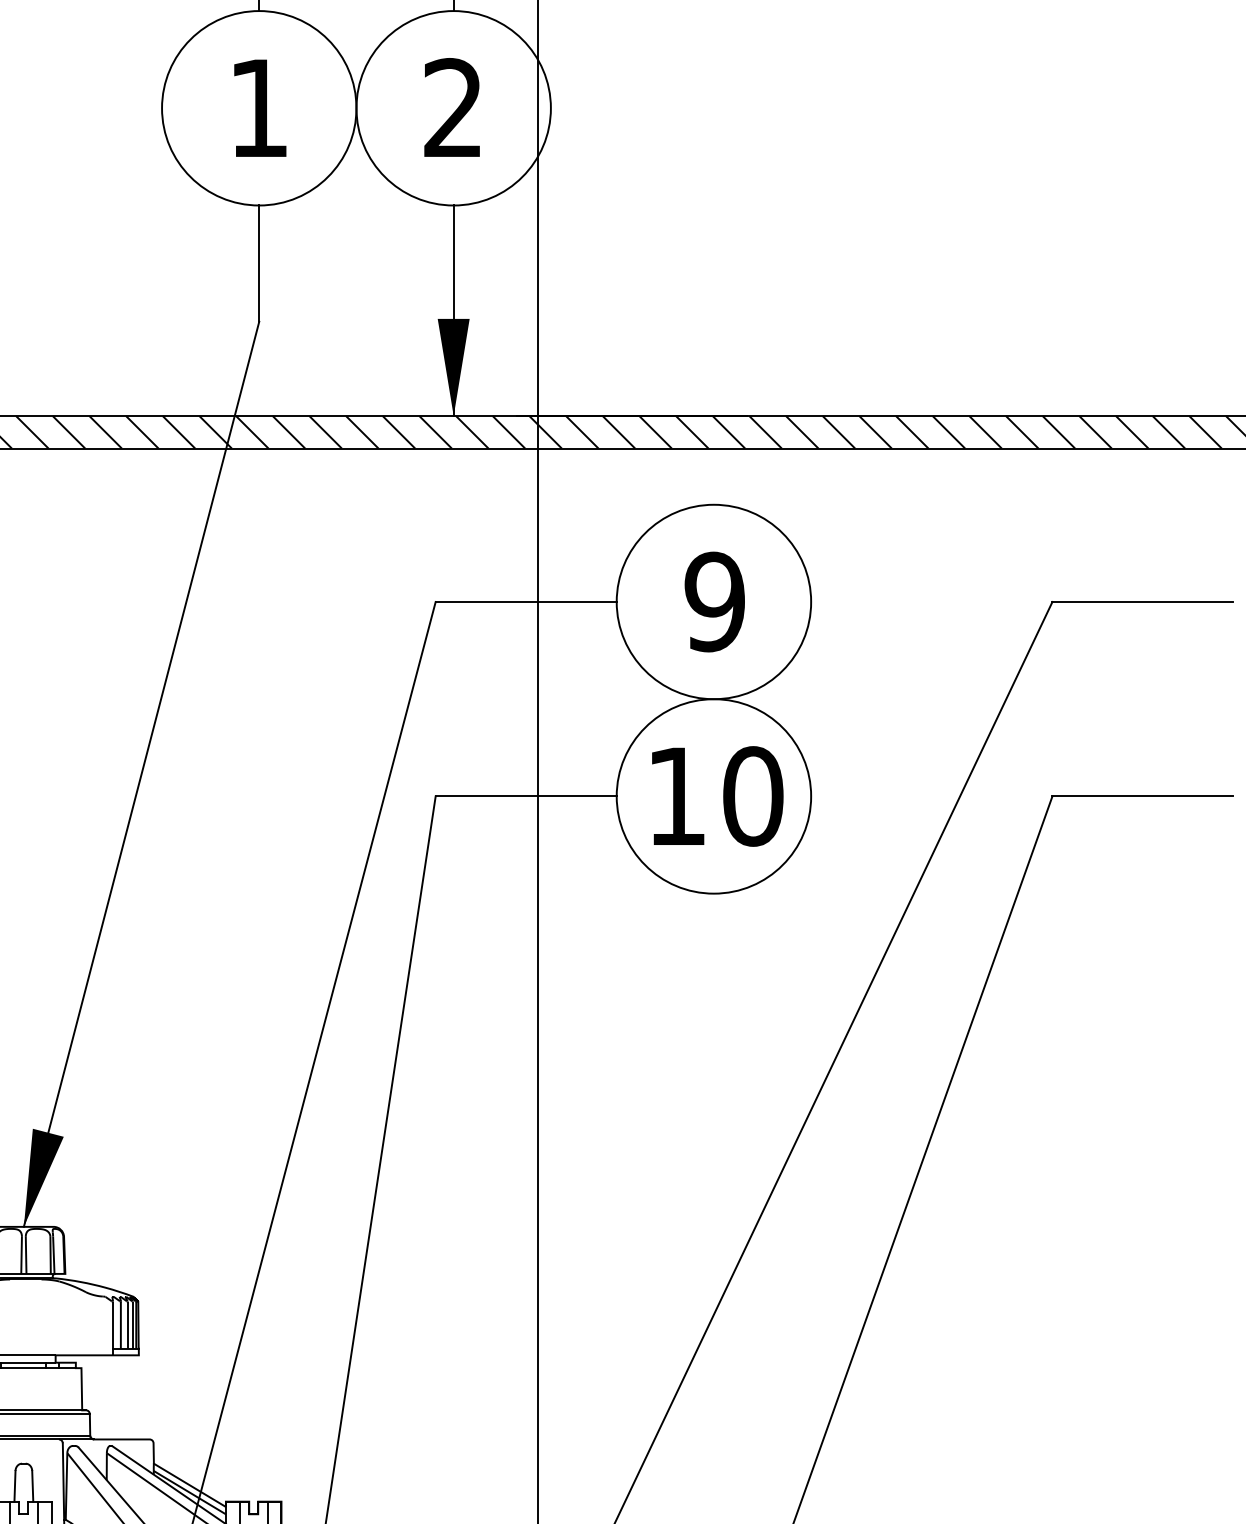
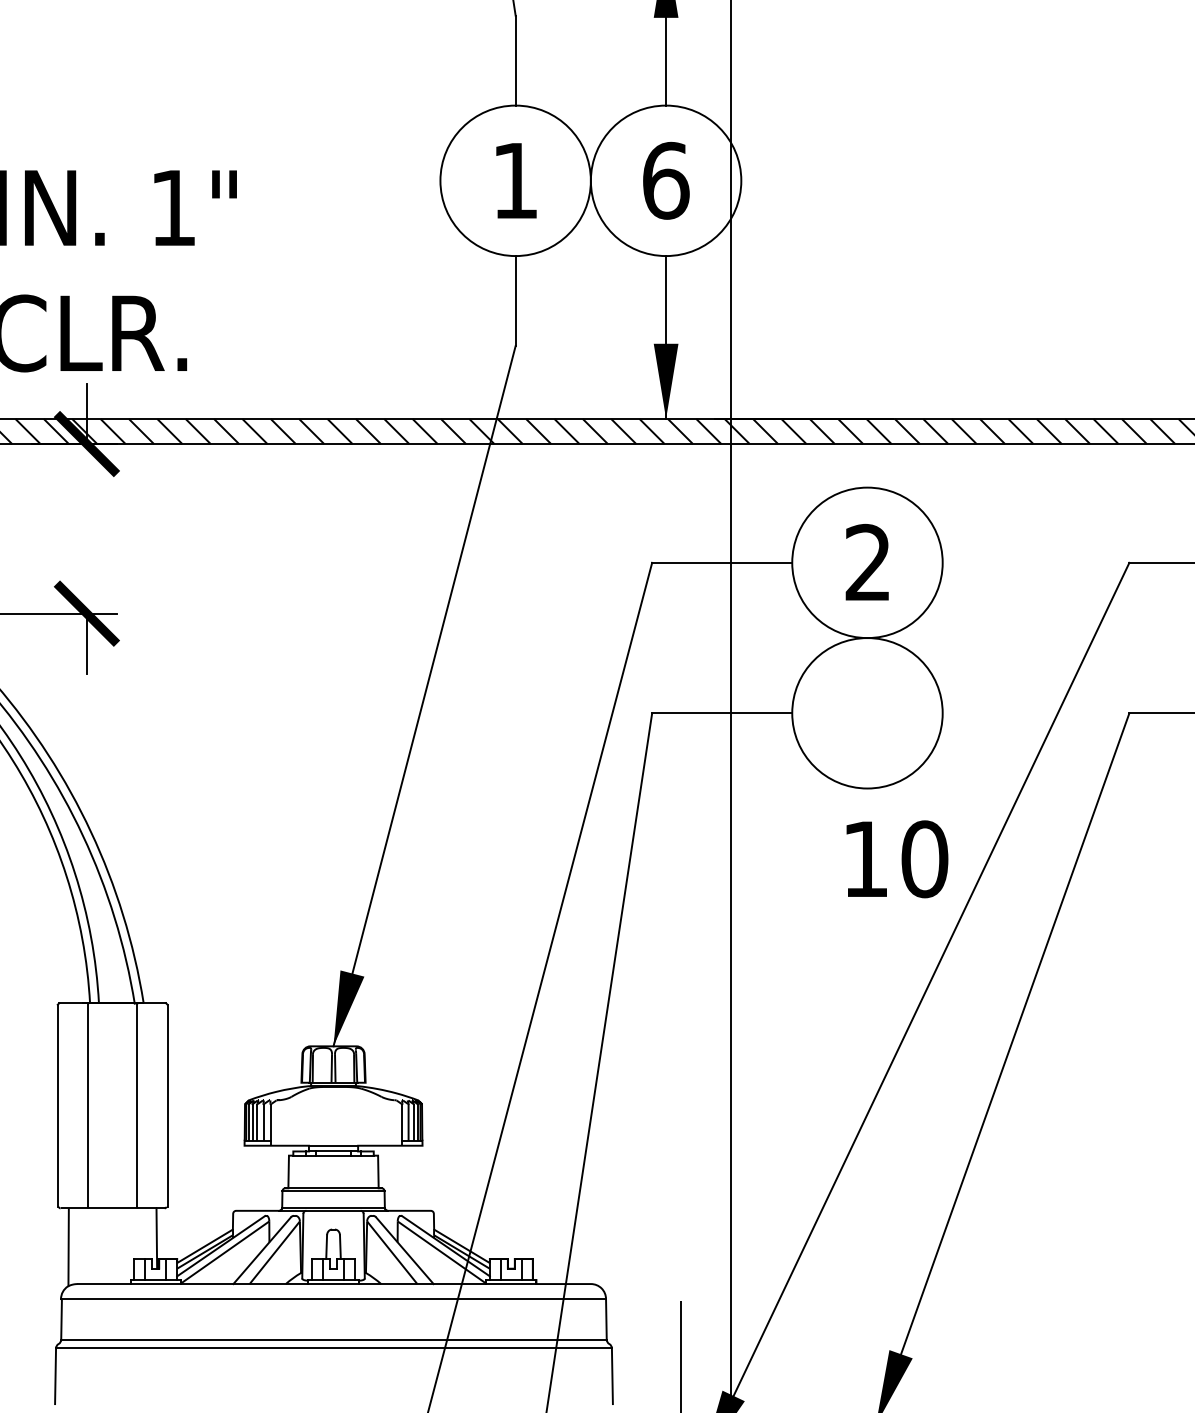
text: (454, 107) -> (666, 180), 2 -> 6
text: (713, 601) -> (867, 562), 9 -> 2
text: (717, 796) -> (897, 859), moved

